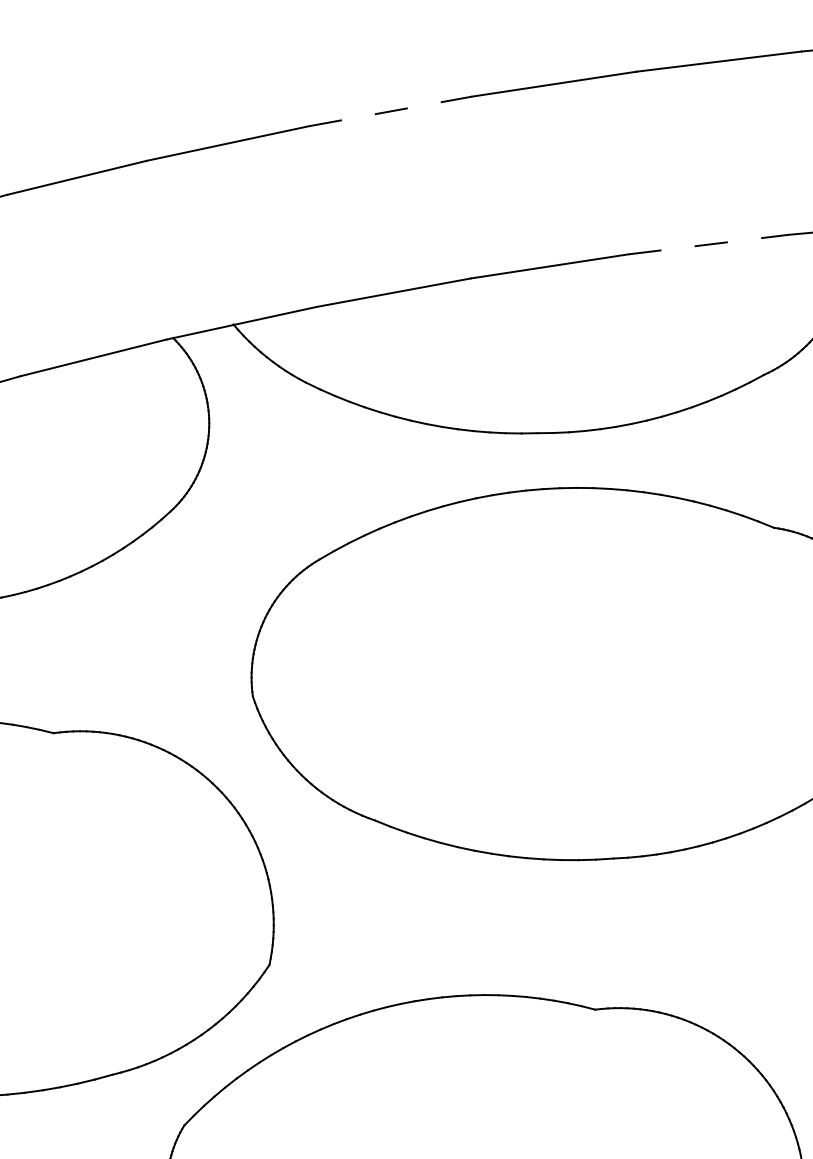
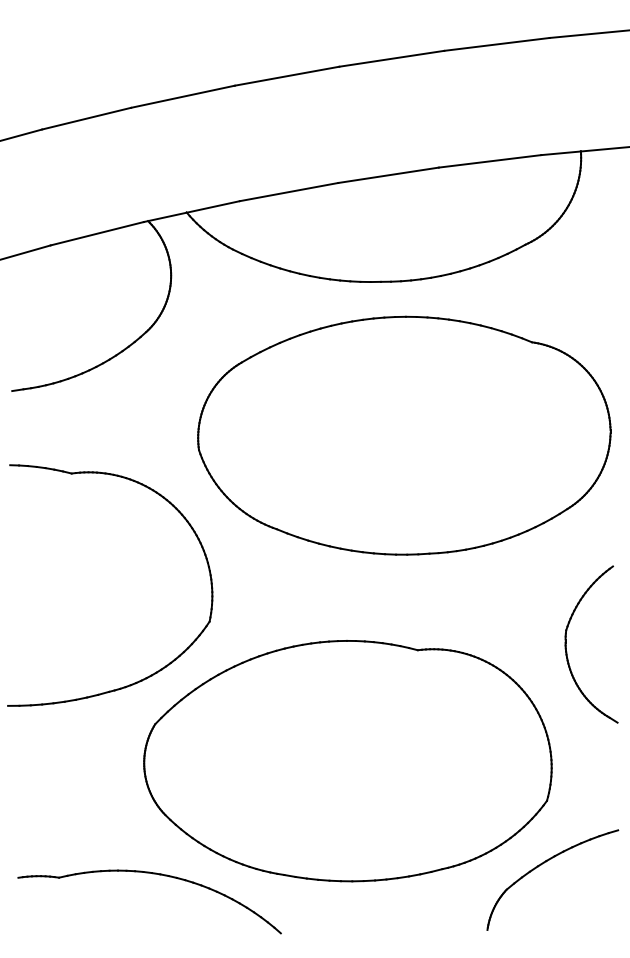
line: (391, 111) -> (287, 76), dashed -> solid
line: (709, 244) -> (490, 161), dashed -> solid

